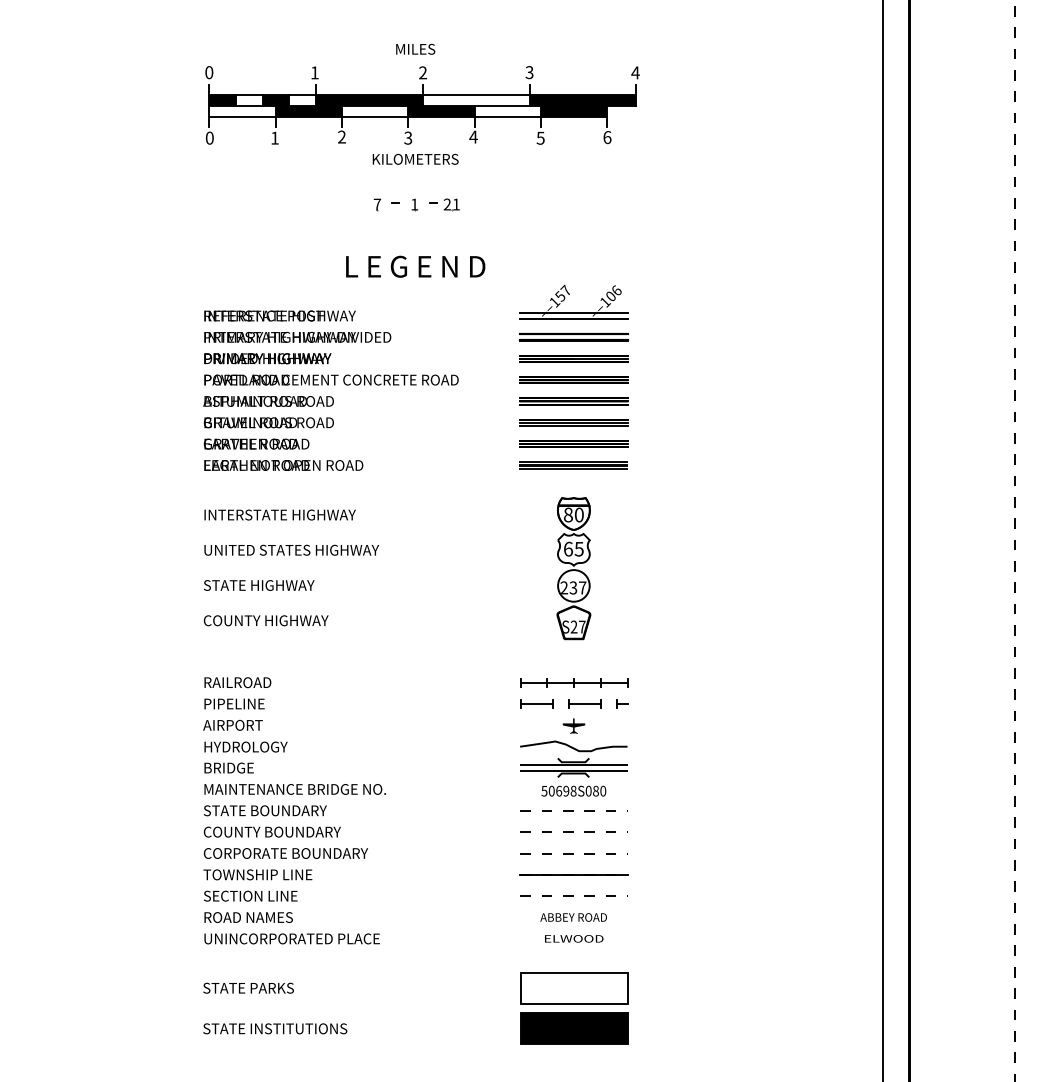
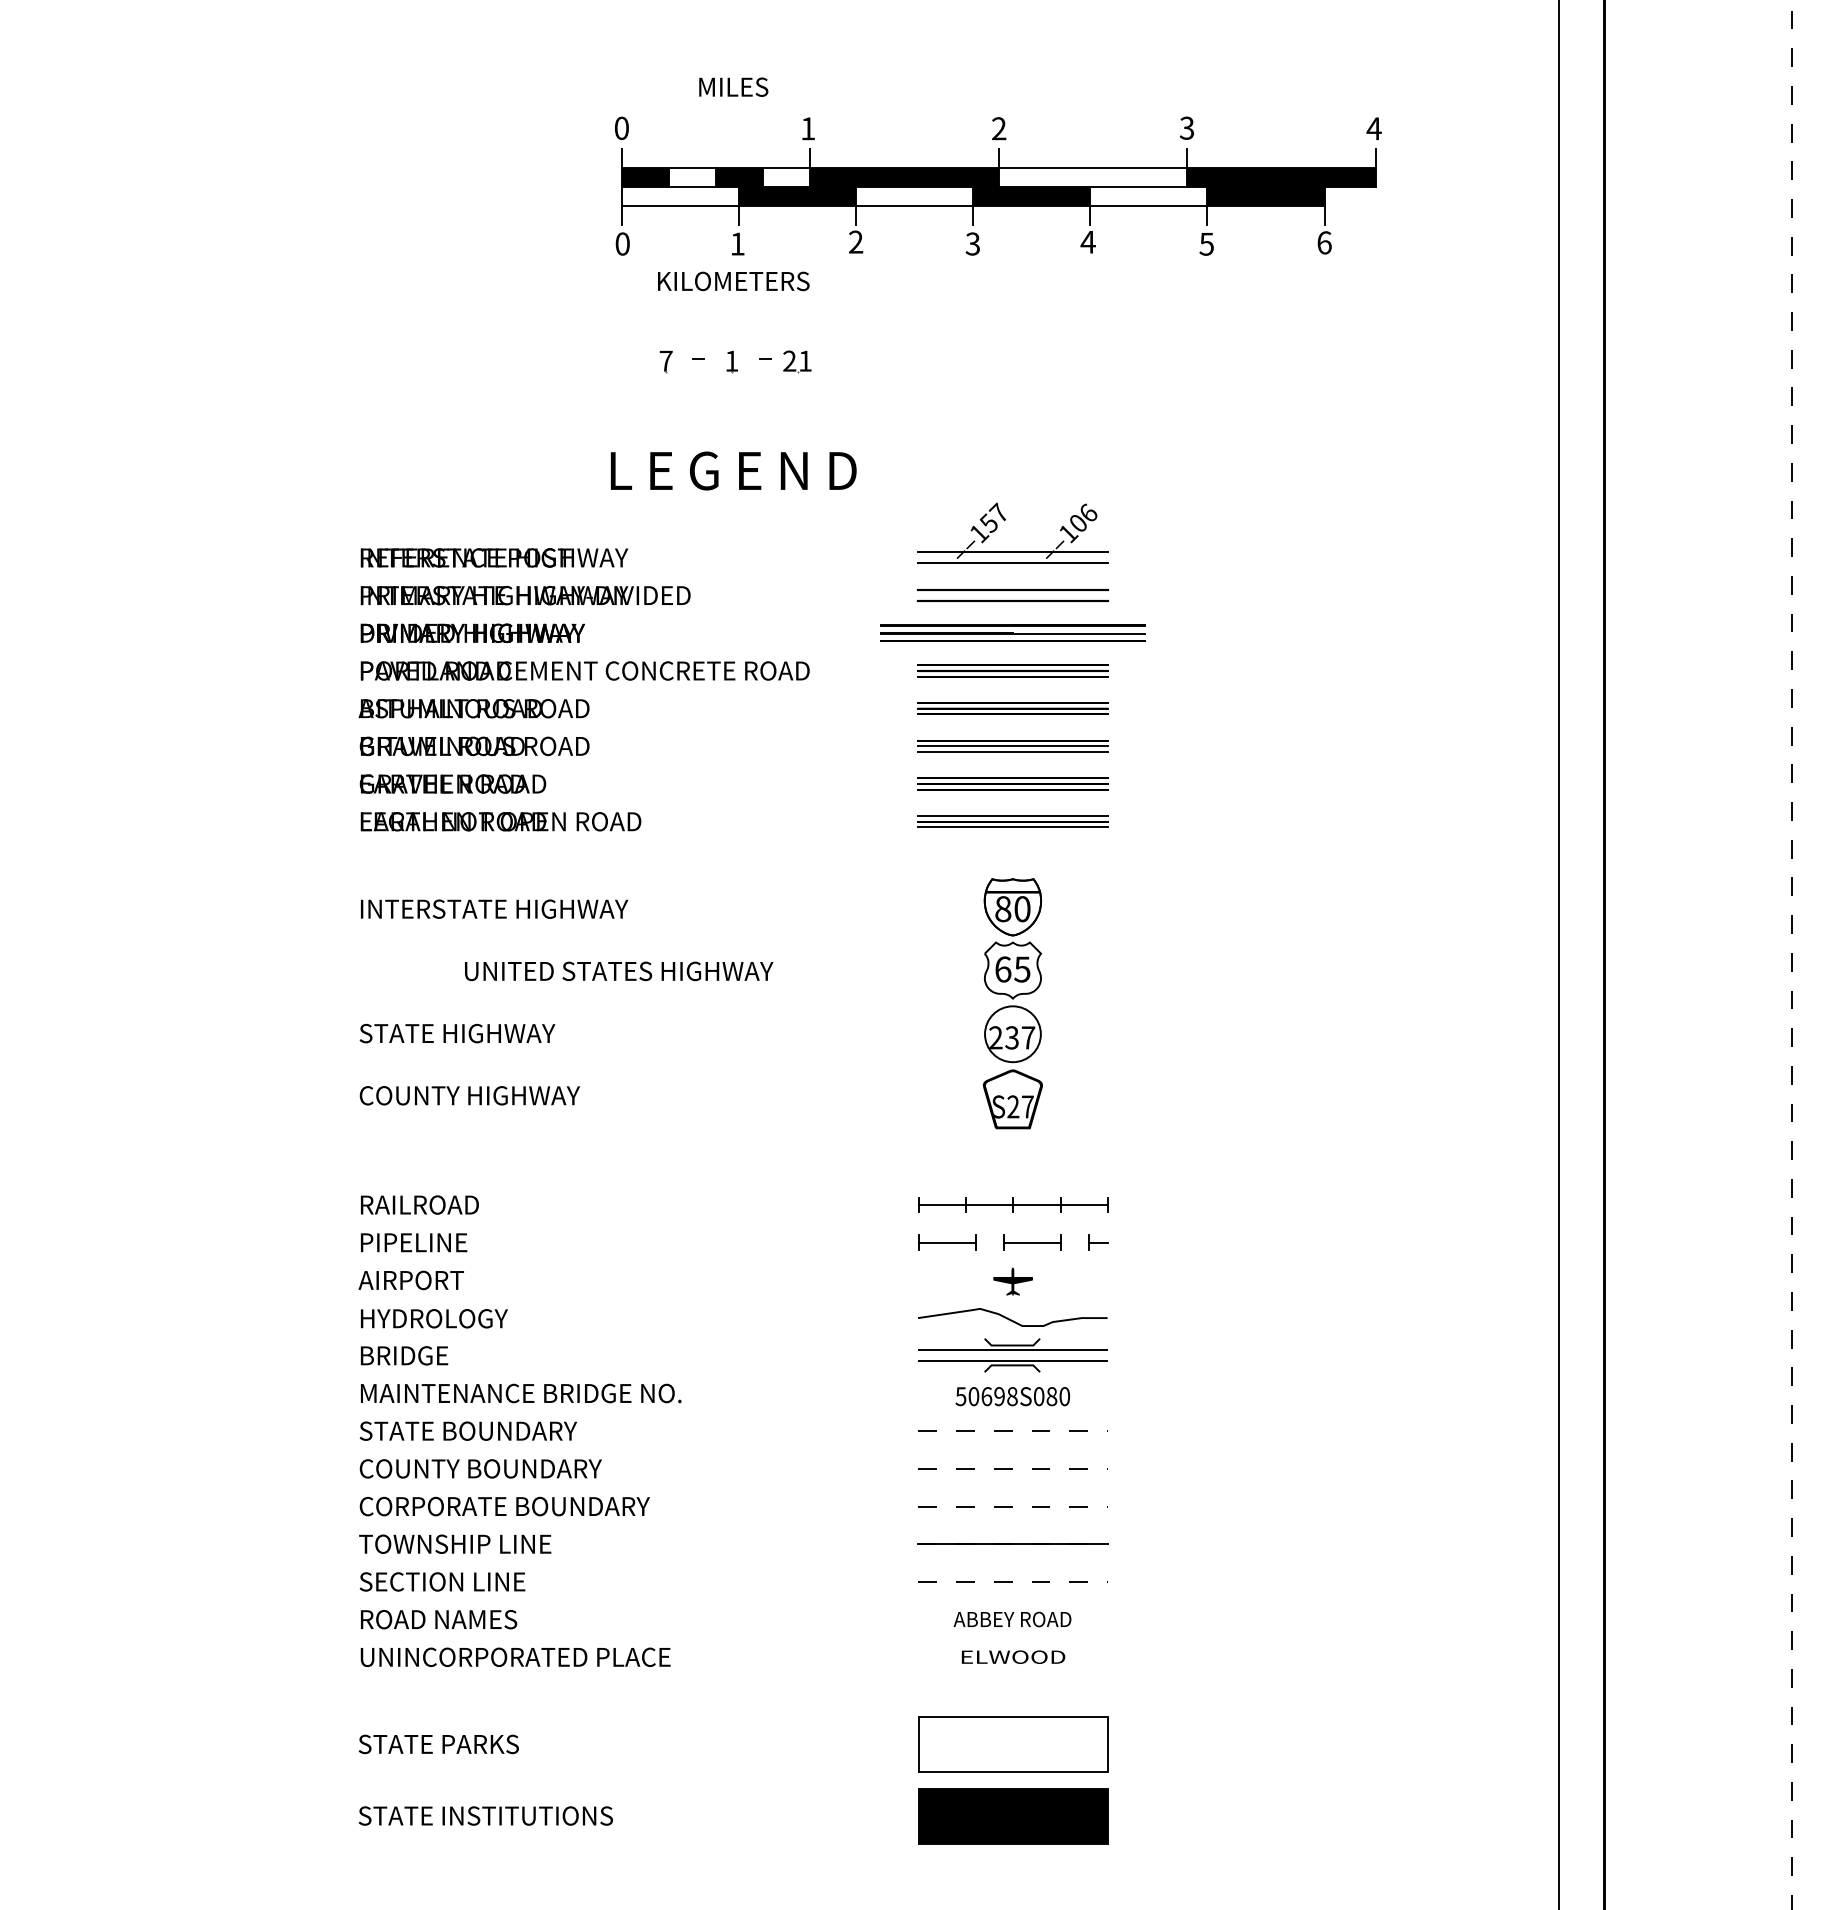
part: (422, 105) -> (998, 186), moved
part: (573, 358) -> (1012, 632), size x1.4
text: (291, 549) -> (618, 970), moved

